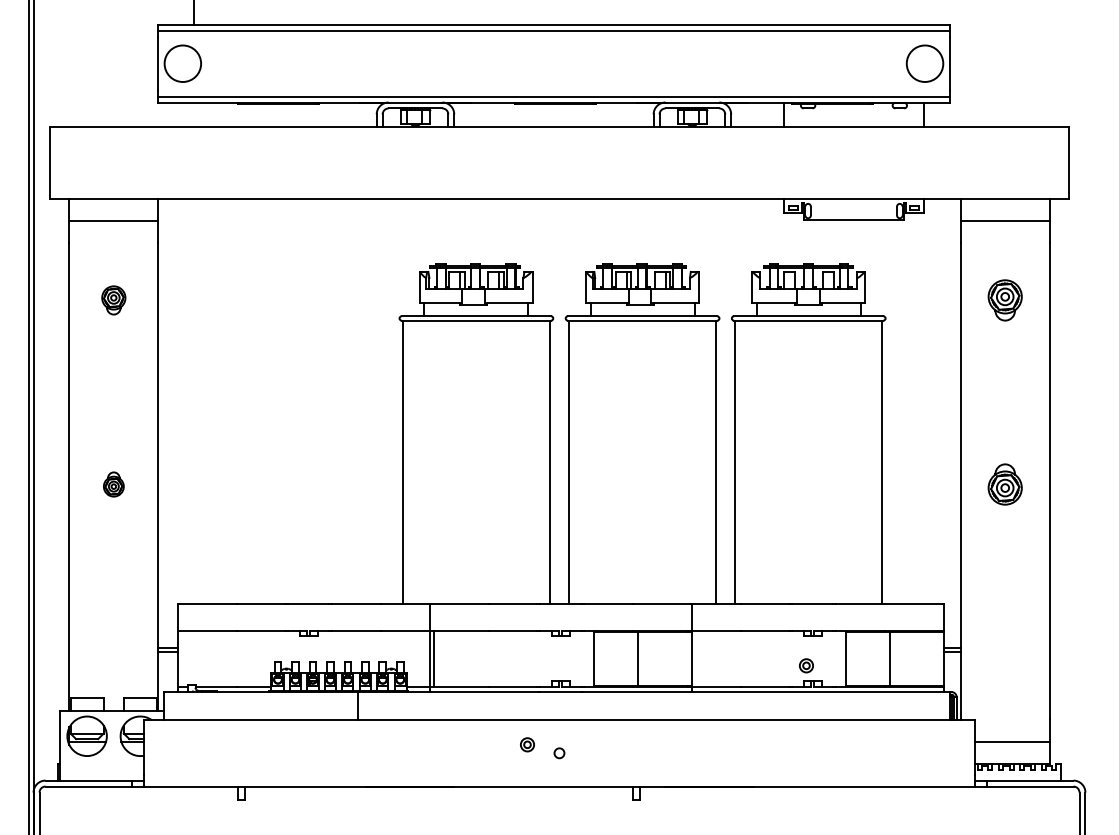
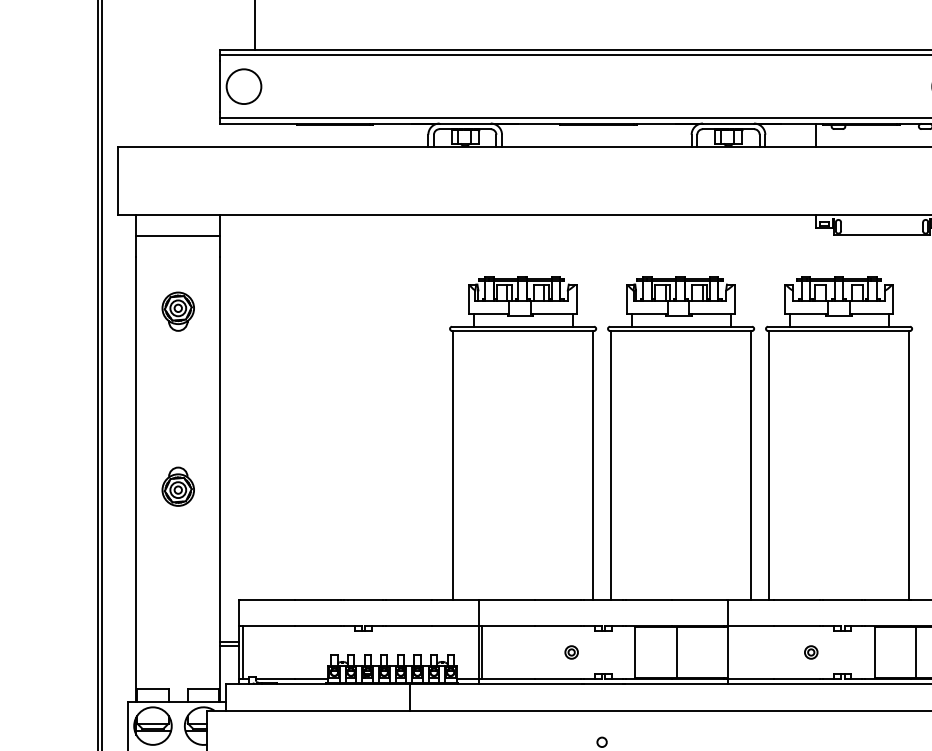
part: (113, 300) -> (178, 311), size x1.43
part: (113, 484) -> (178, 486), size x1.67
line: (181, 658) -> (242, 652), added
part: (806, 665) -> (811, 652), moved
part: (527, 744) -> (571, 652), moved

